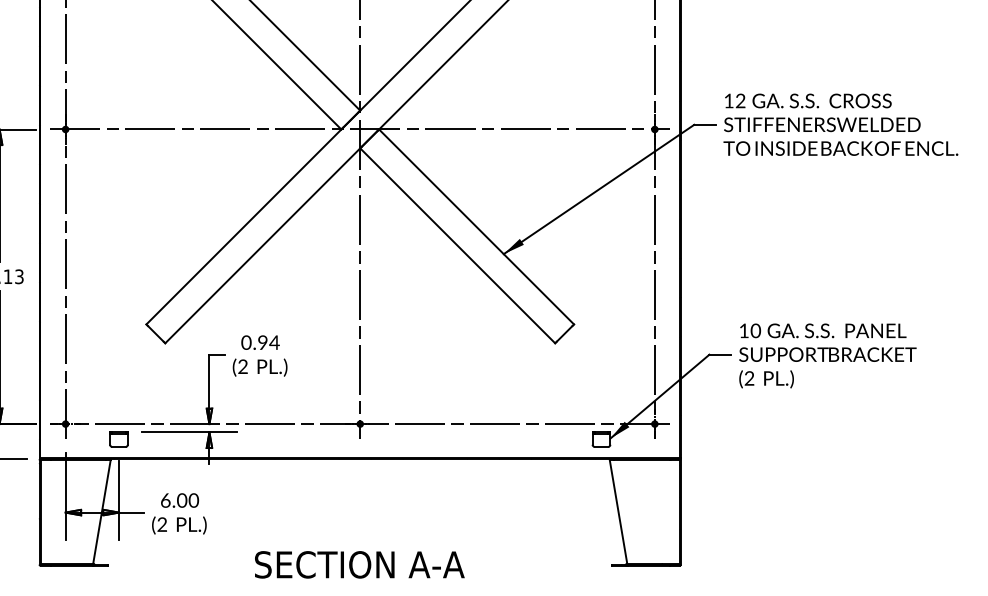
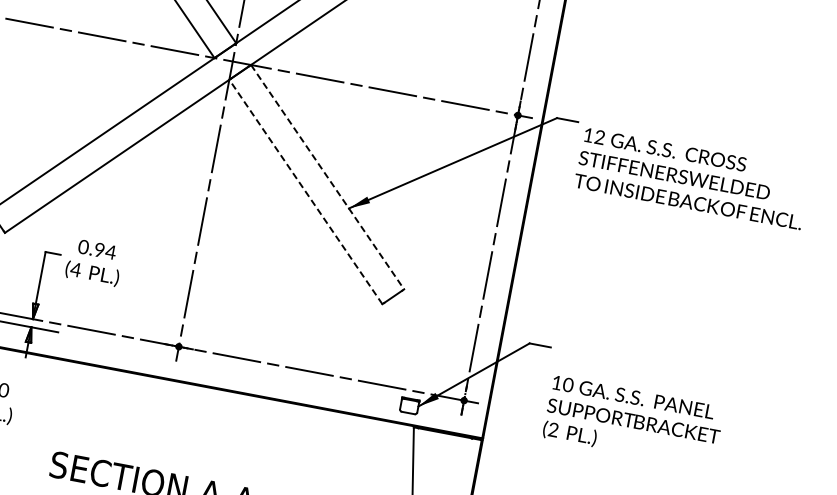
text: (840, 124) -> (692, 178), moved
line: (476, 226) -> (327, 176), solid -> dashed
line: (457, 245) -> (305, 191), solid -> dashed
text: (827, 355) -> (633, 421), moved
text: (242, 366) -> (75, 269), (2 -> (4

